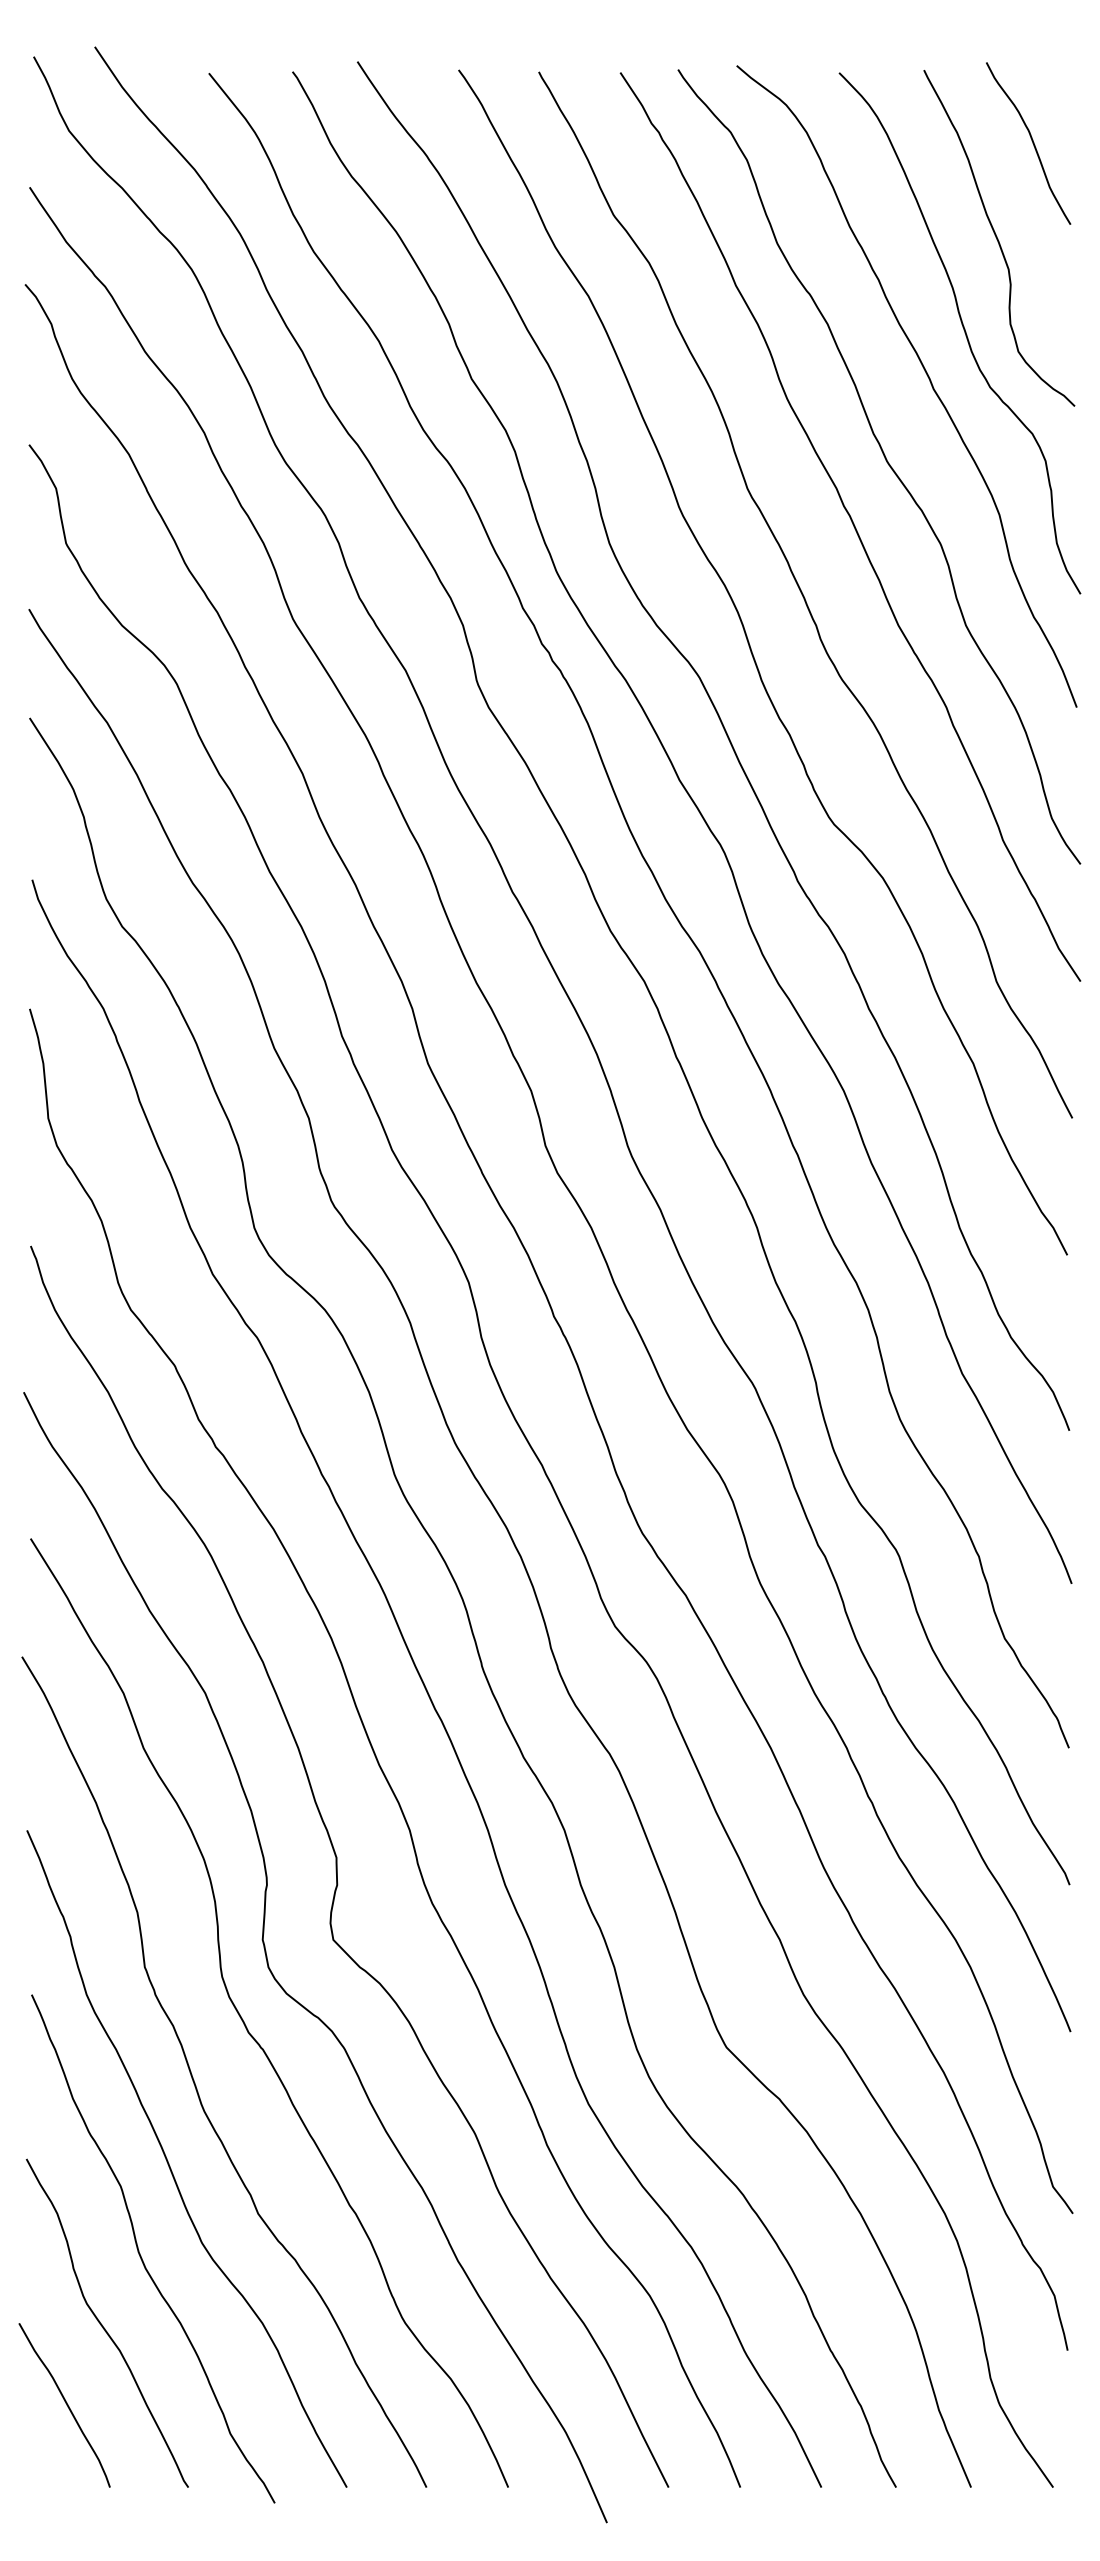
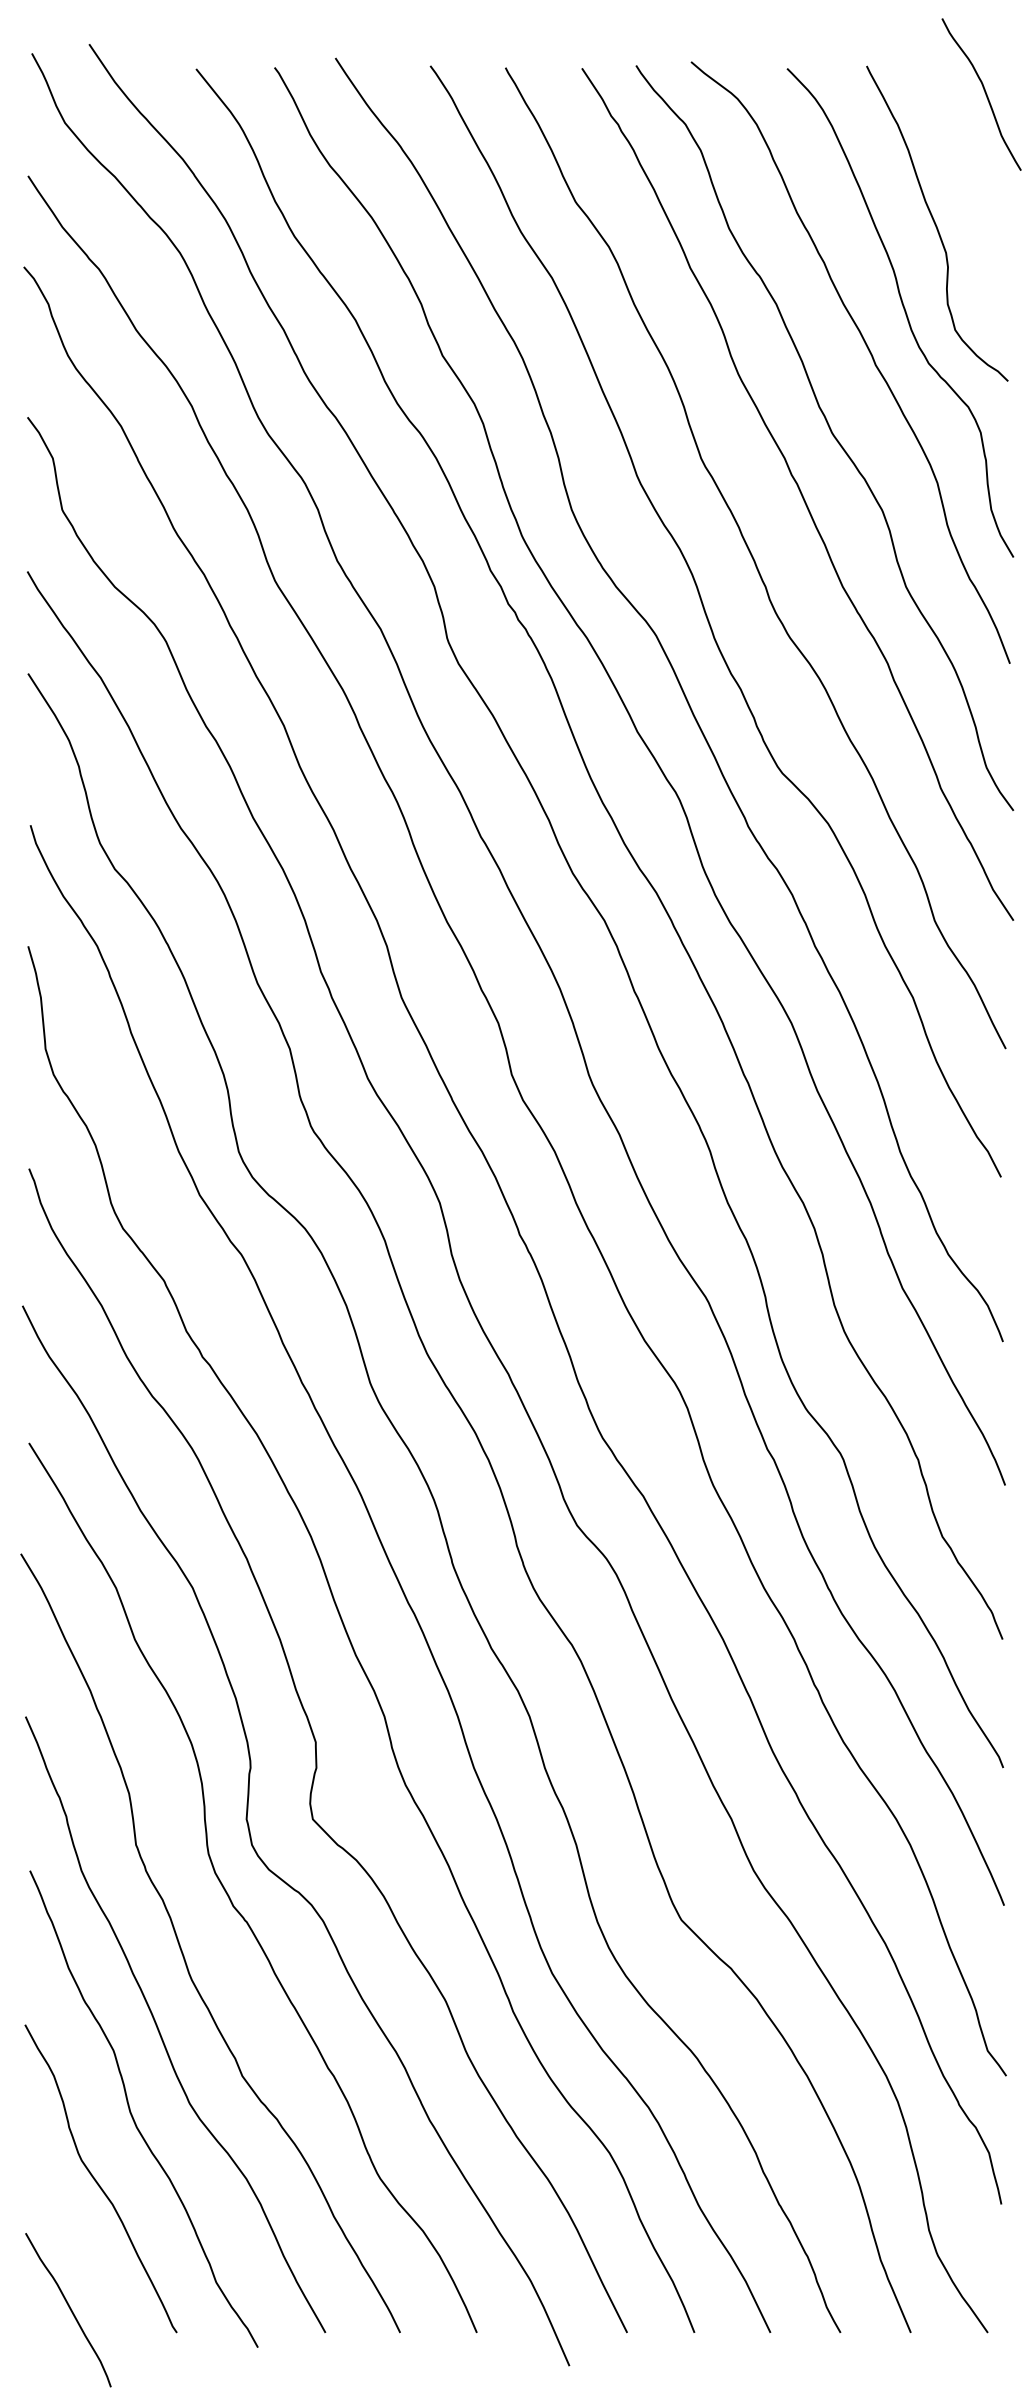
curve: (1031, 141) -> (984, 92), moved
curve: (66, 2405) -> (70, 2310), moved

